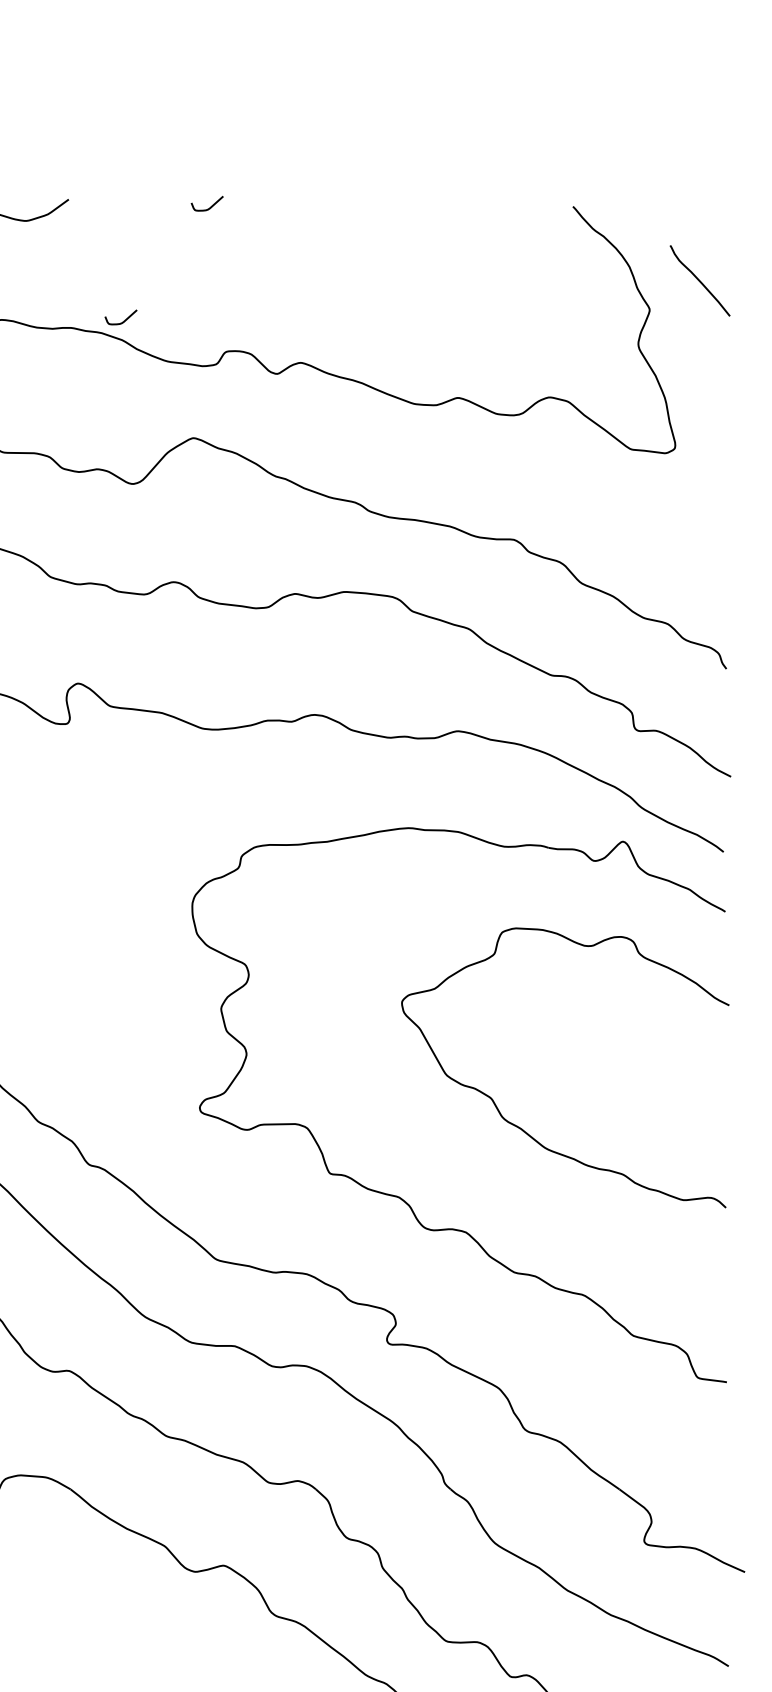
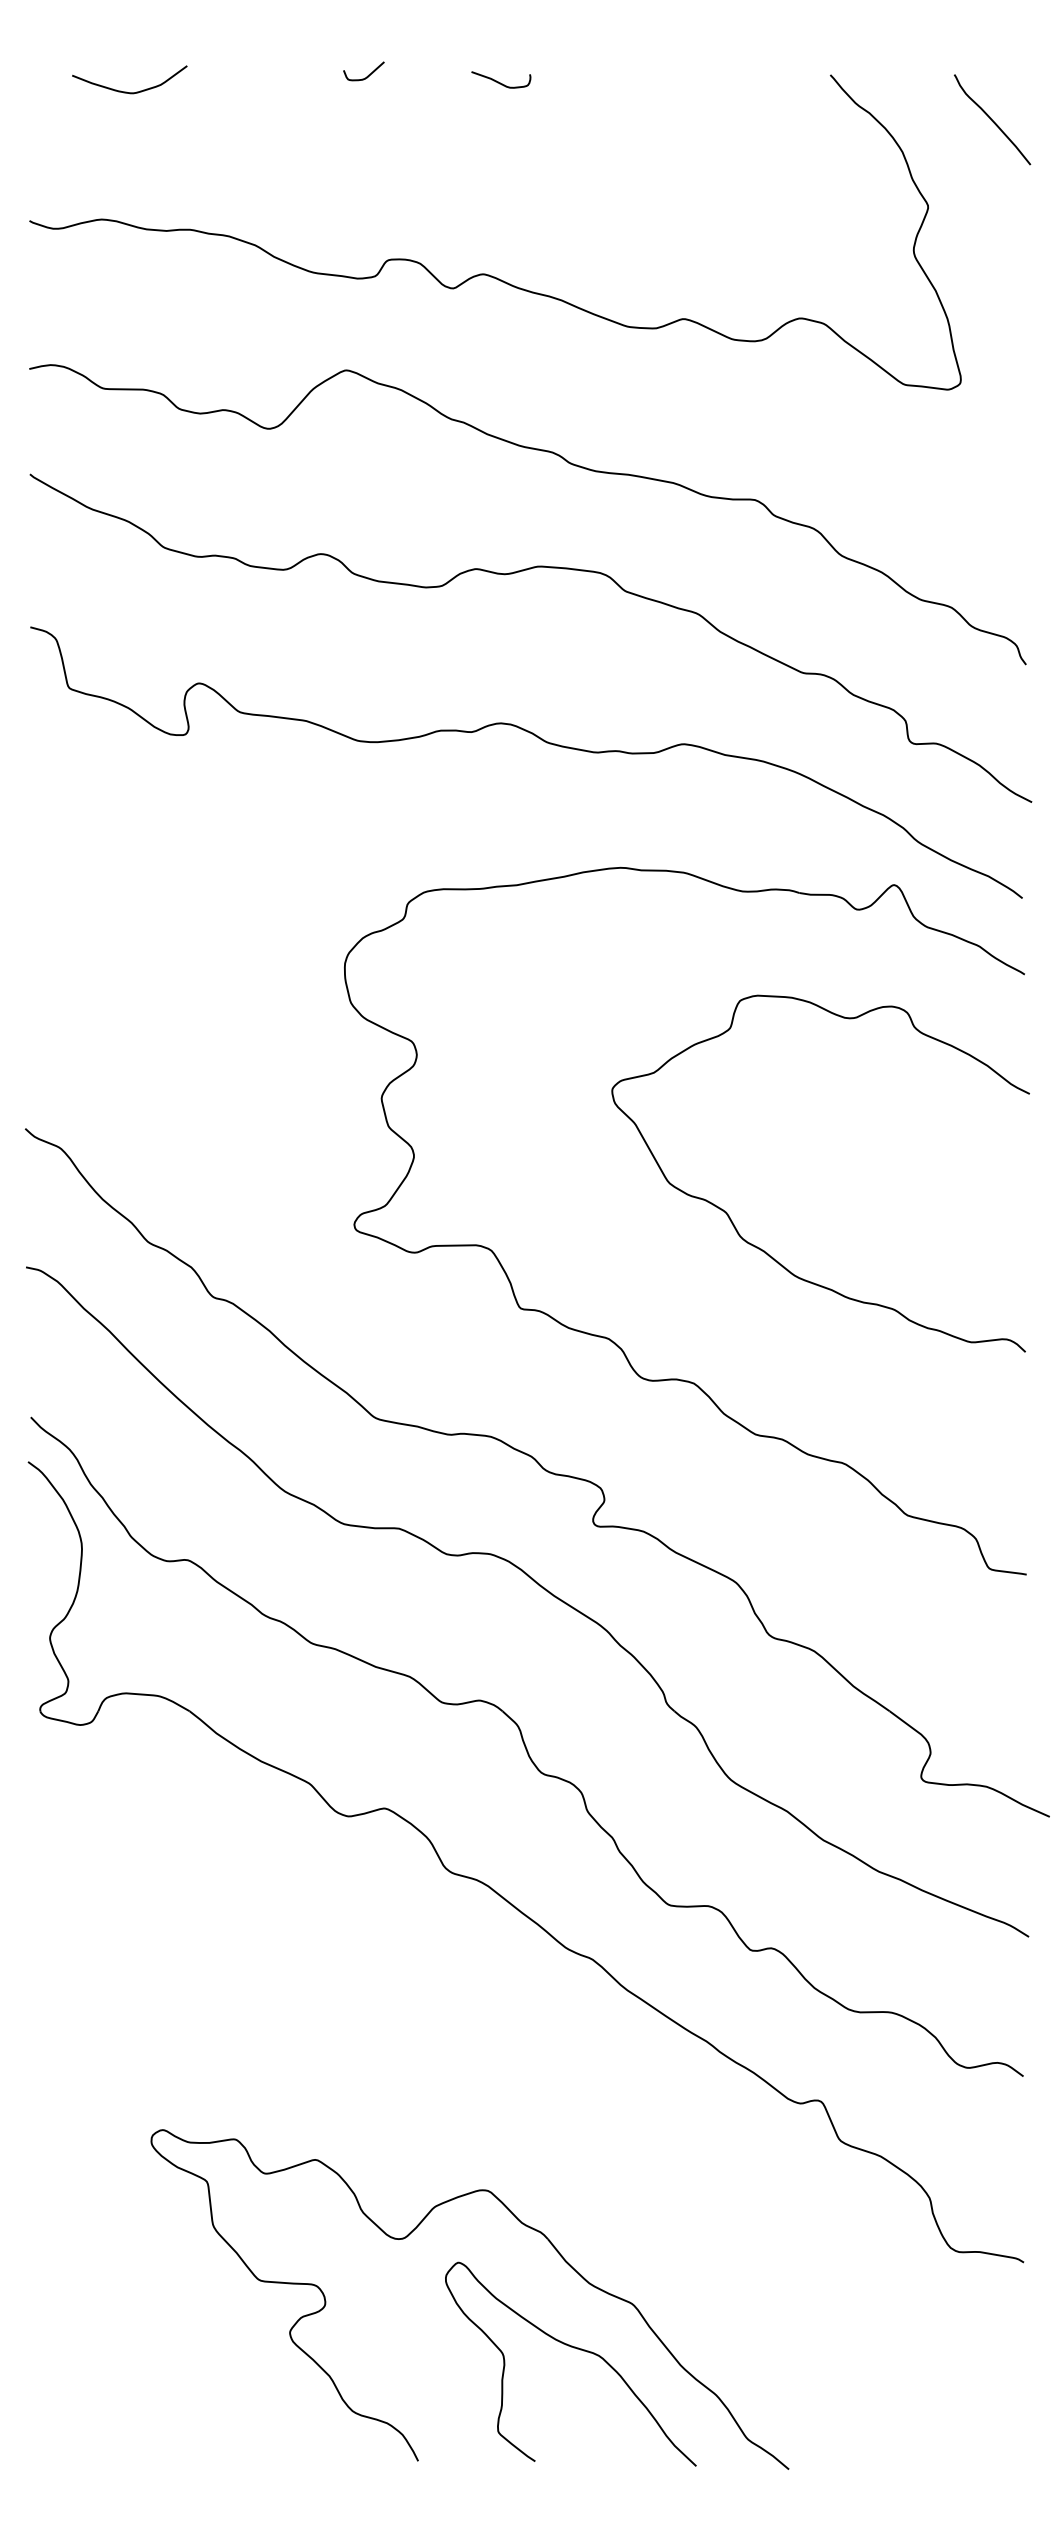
curve: (314, 212) -> (500, 82), added
curve: (700, 280) -> (992, 119), moved
curve: (123, 320) -> (257, 220), removed

